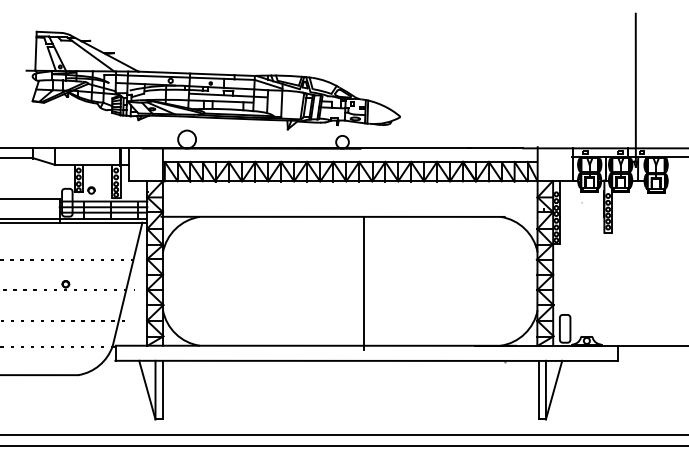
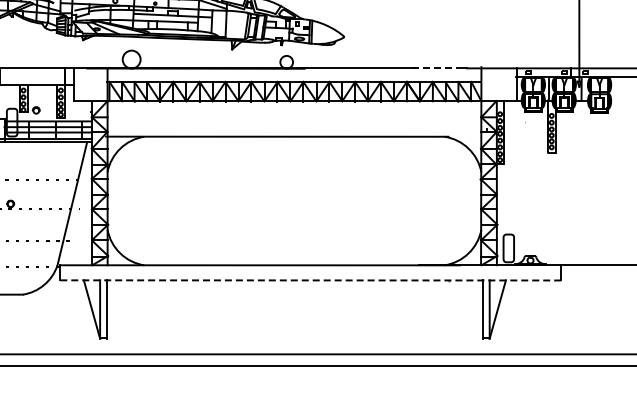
line: (490, 148) -> (434, 68), solid -> dashed
line: (363, 282) -> (307, 202), removed
line: (366, 360) -> (310, 280), solid -> dashed

